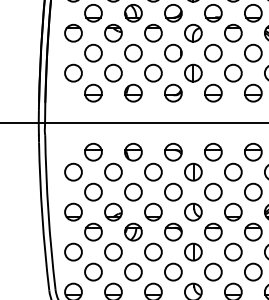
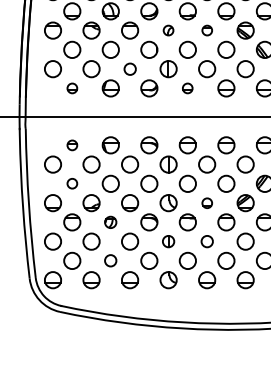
part: (193, 33) -> (168, 30), size x0.6
part: (233, 33) -> (207, 30), size x0.6
circle: (153, 73) -> (130, 69), size x0.7
part: (93, 93) -> (72, 88), size x0.6
part: (212, 93) -> (187, 88), size x0.6
part: (93, 152) -> (72, 145), size x0.6
circle: (93, 191) -> (72, 183), size x0.6
part: (233, 212) -> (207, 203), size x0.6
part: (133, 232) -> (110, 222), size x0.7
part: (193, 251) -> (168, 241), size x0.7
circle: (233, 251) -> (207, 241), size x0.7
circle: (133, 271) -> (110, 260), size x0.7

